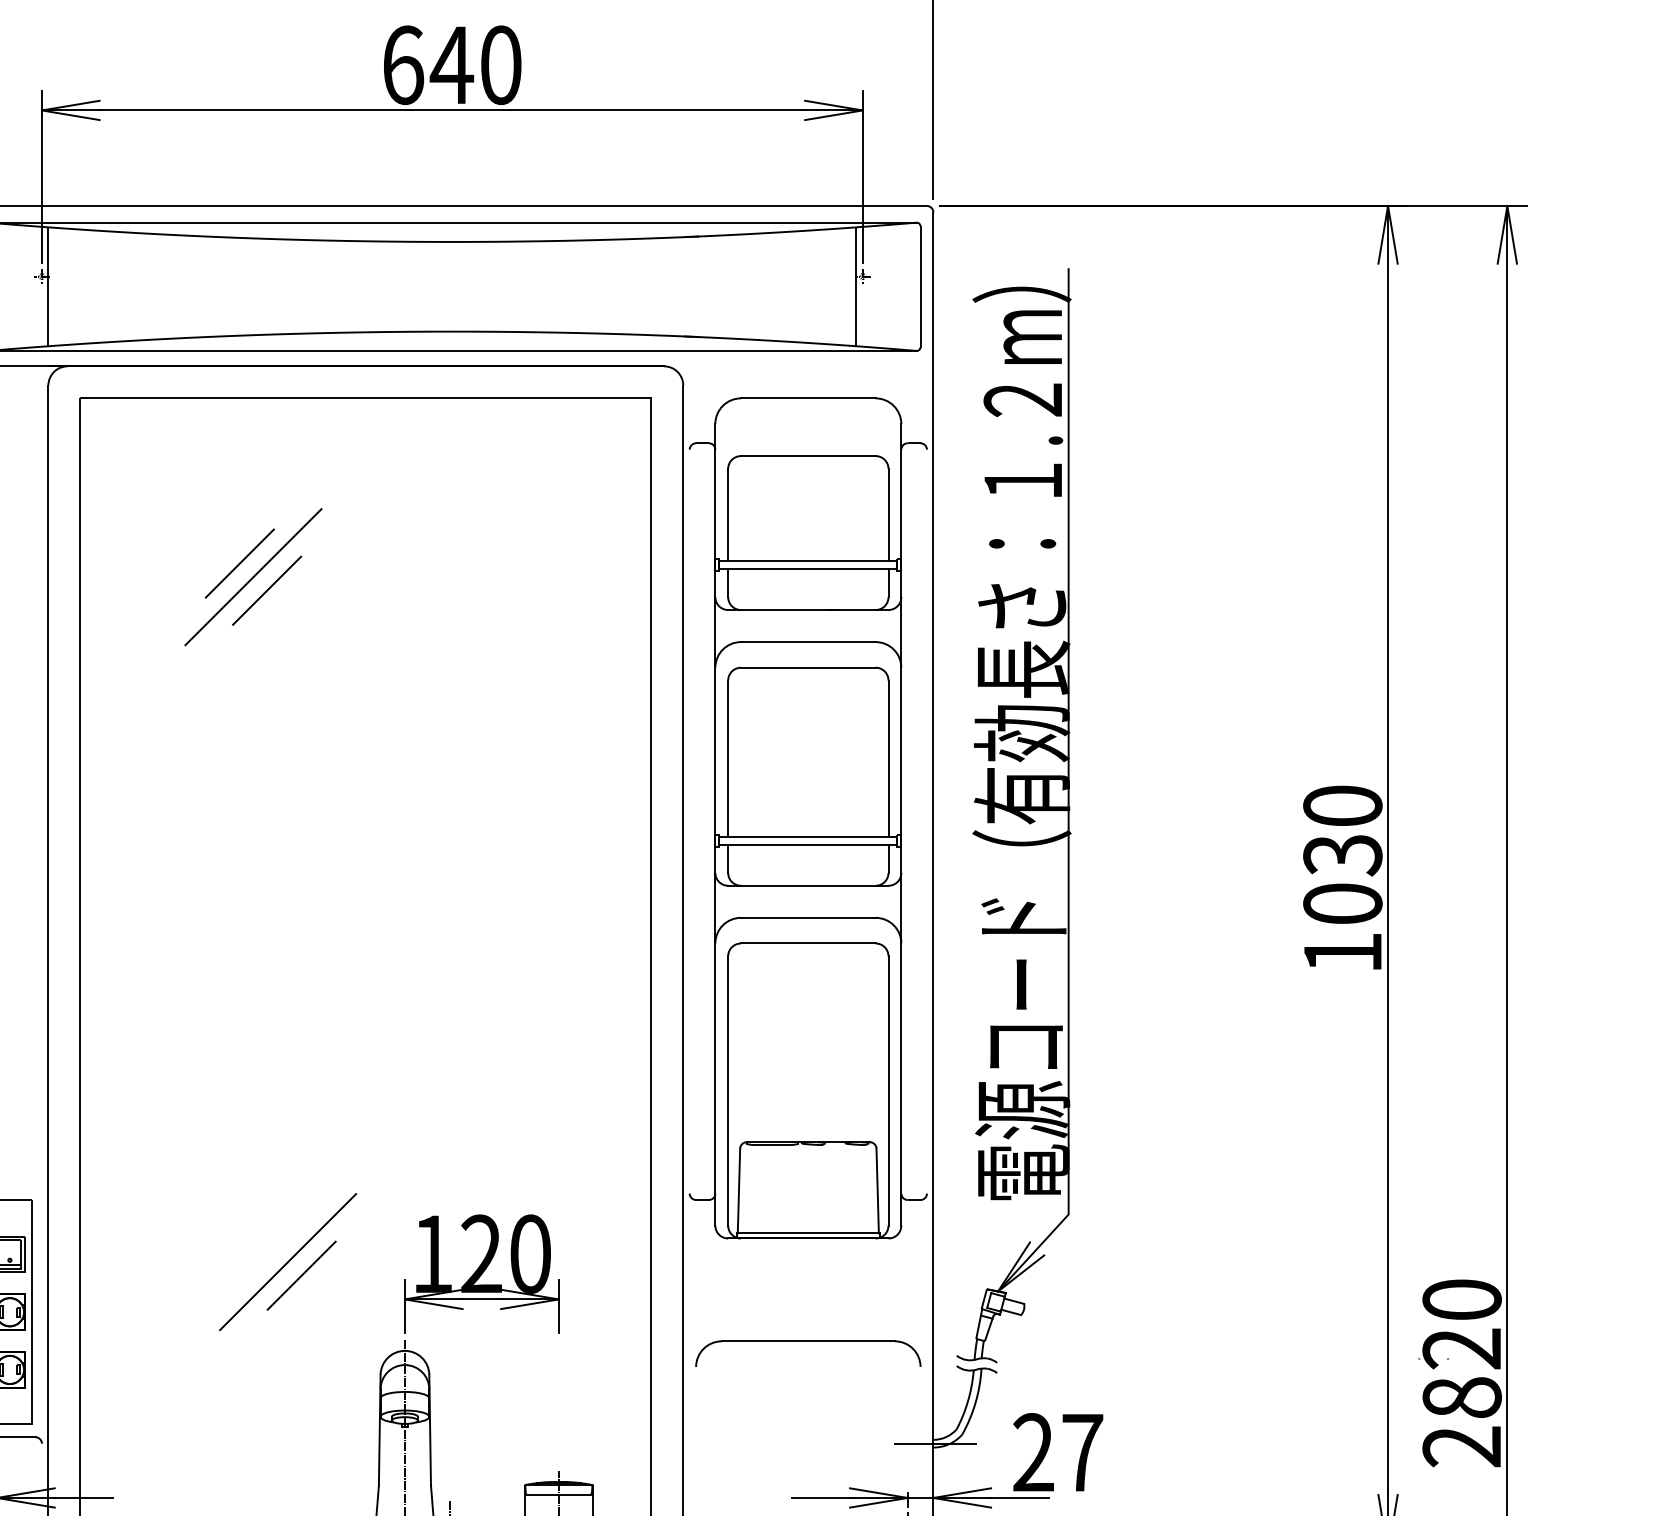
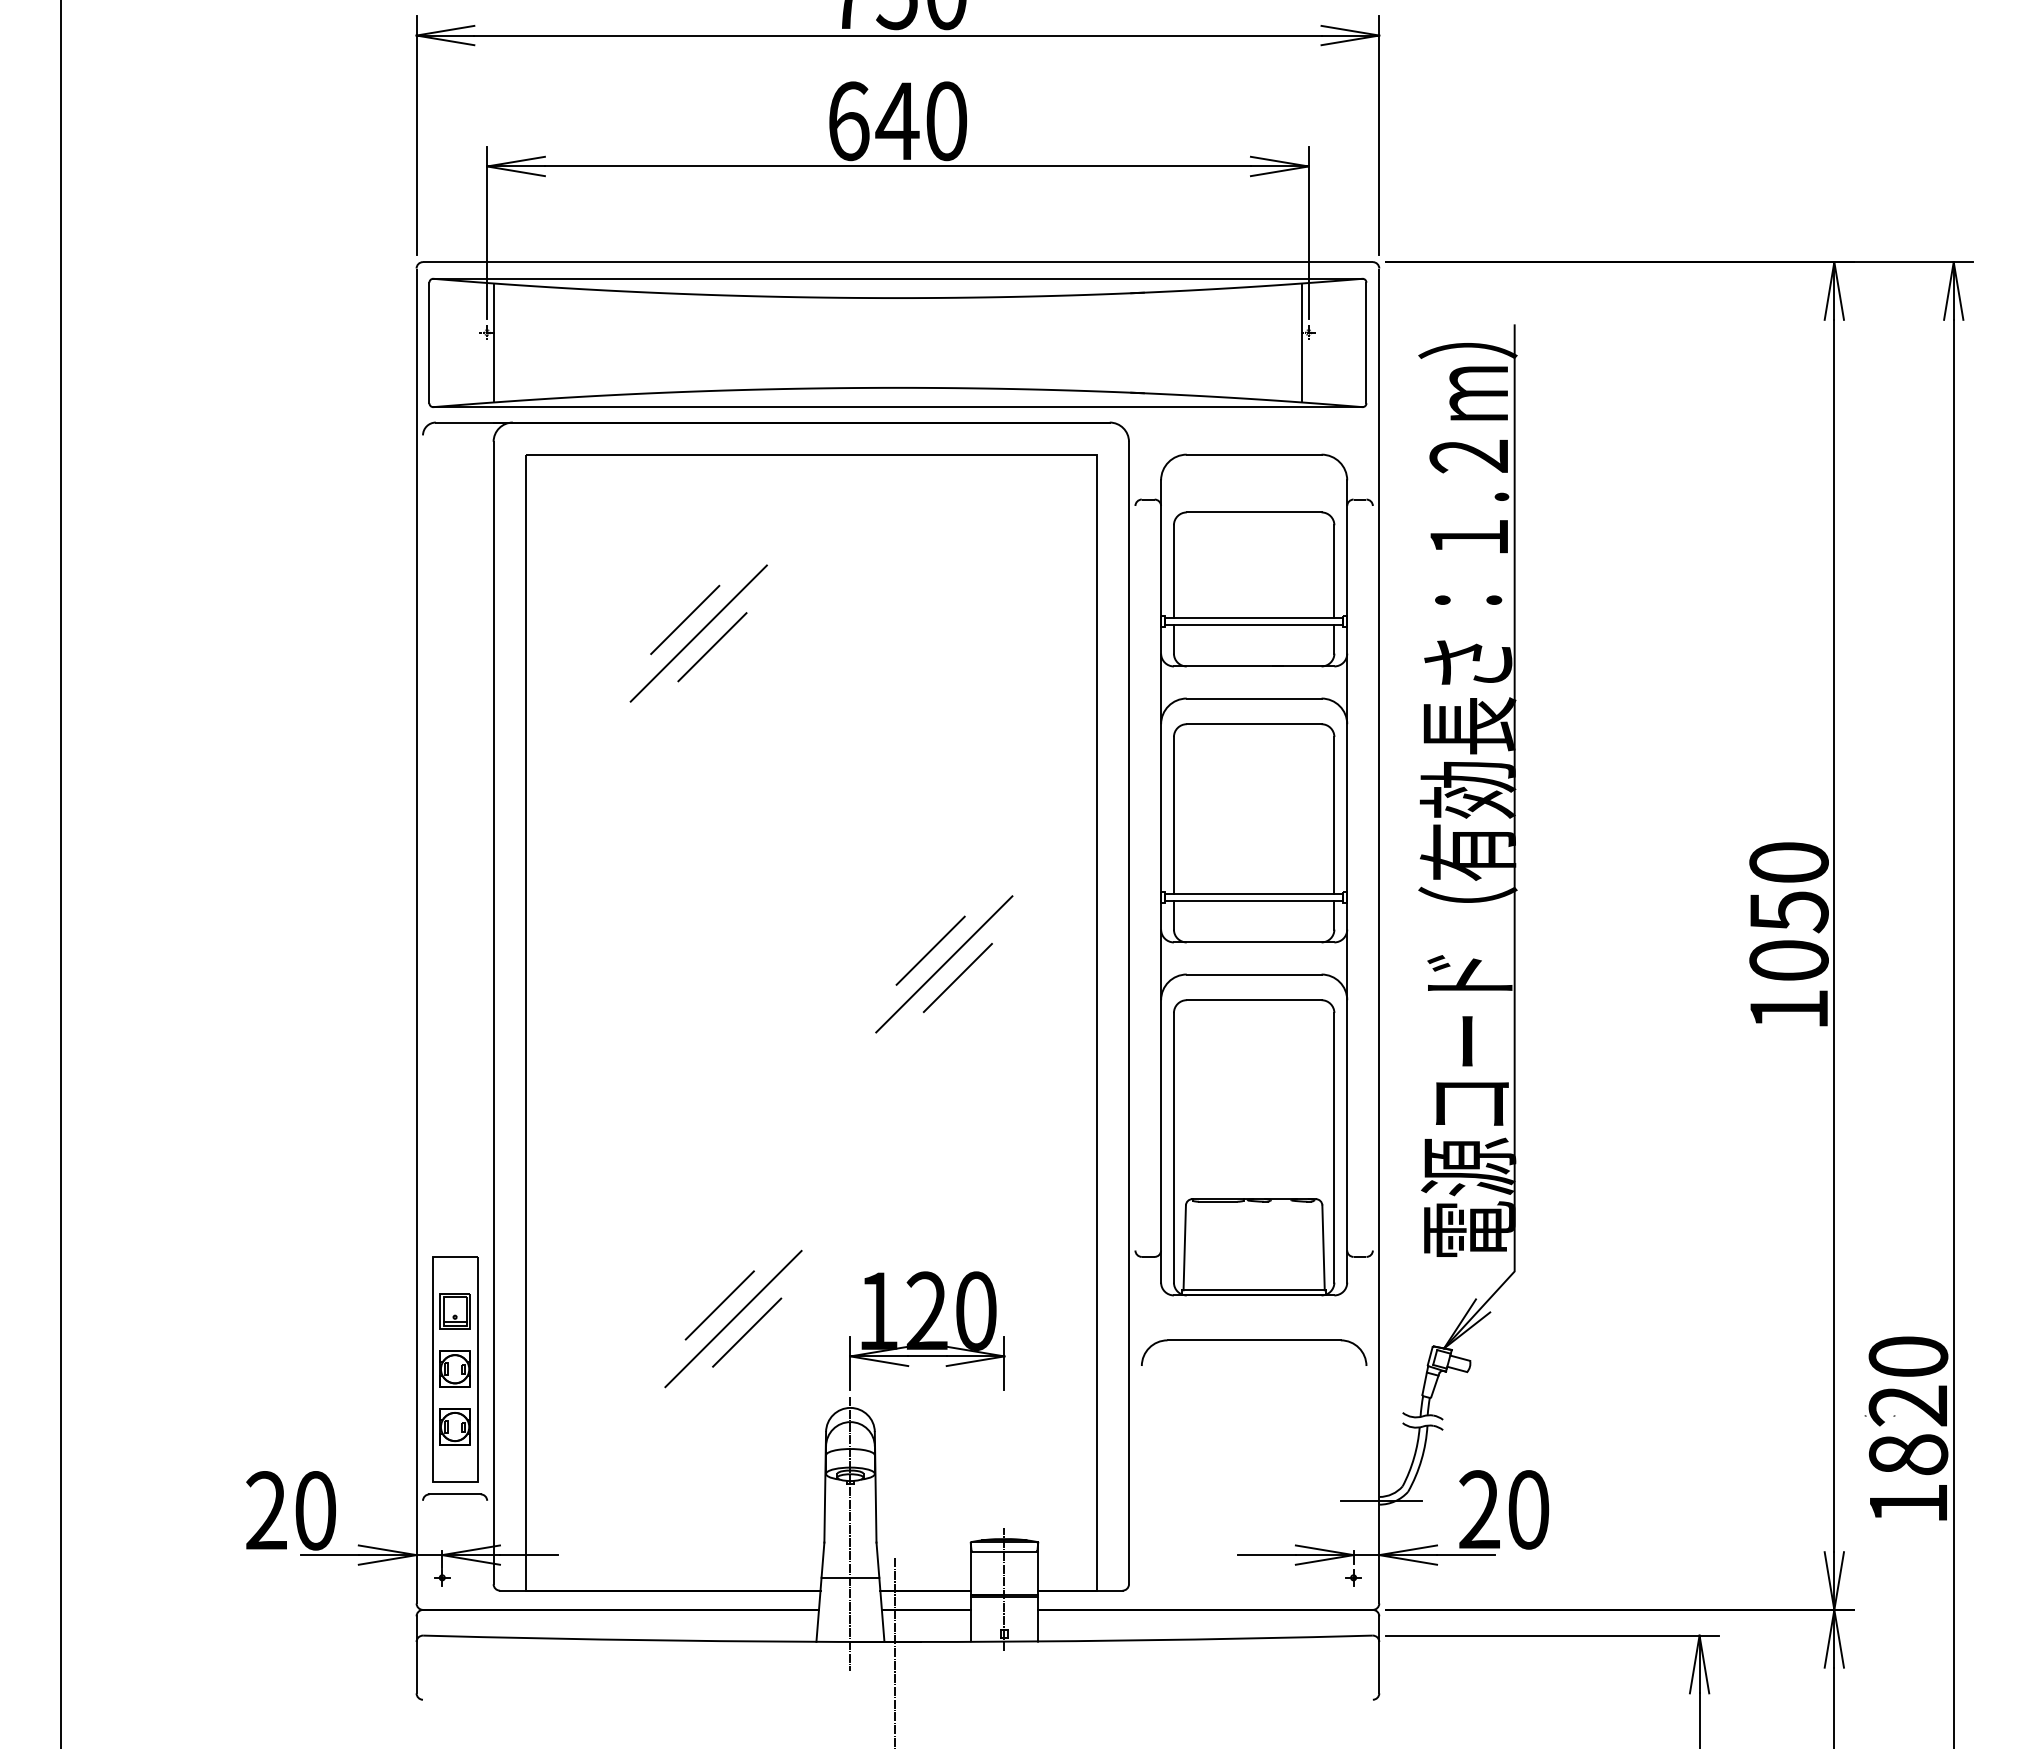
text: (1342, 855) -> (1788, 912), 1030 -> 1050
line: (484, 893) -> (930, 950), added
line: (498, 907) -> (944, 964), added
line: (511, 920) -> (957, 977), added
line: (274, 1248) -> (719, 1305), added
part: (808, 1341) -> (1254, 1340), moved
text: (1461, 1446) -> (1907, 1503), 2820 -> 1820
text: (1082, 1452) -> (1528, 1509), 27 -> 20

